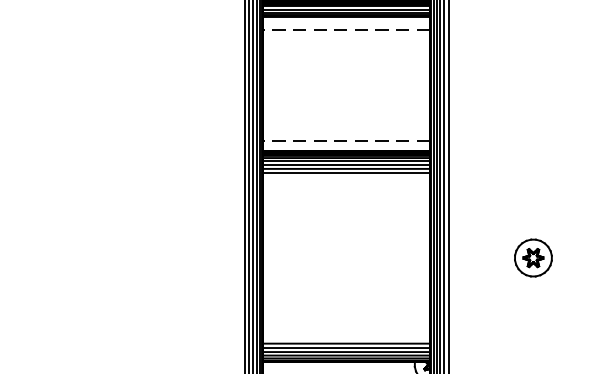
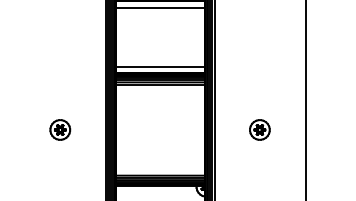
line: (345, 30) -> (159, 8), dashed -> solid
line: (345, 140) -> (159, 67), dashed -> solid
part: (159, 257) -> (60, 129), added

